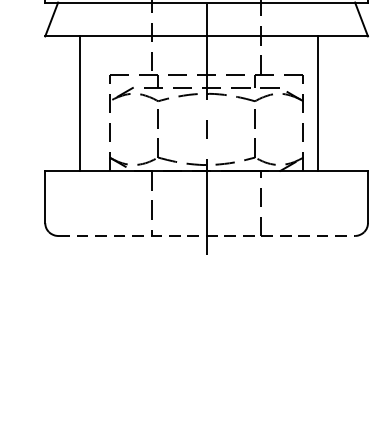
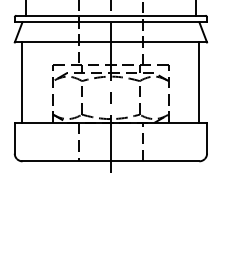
line: (80, 103) -> (22, 82), moved
line: (318, 103) -> (199, 82), moved
line: (207, 236) -> (111, 161), dashed -> solid

